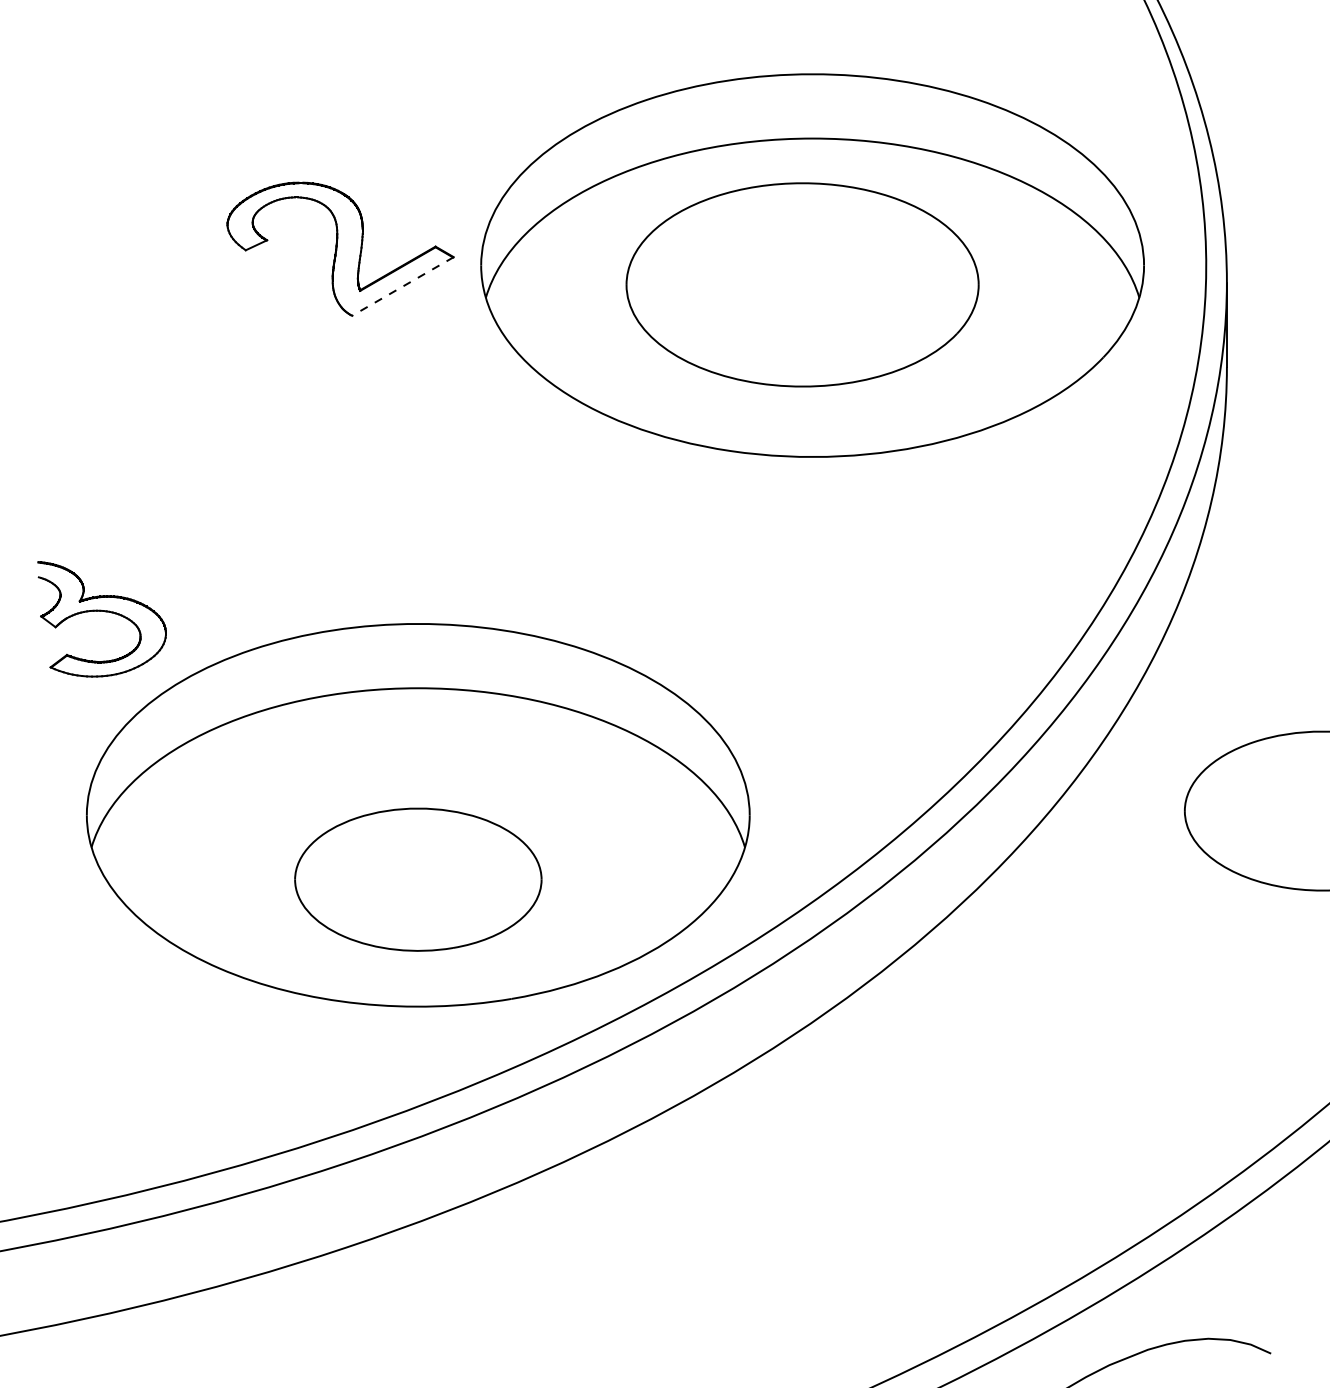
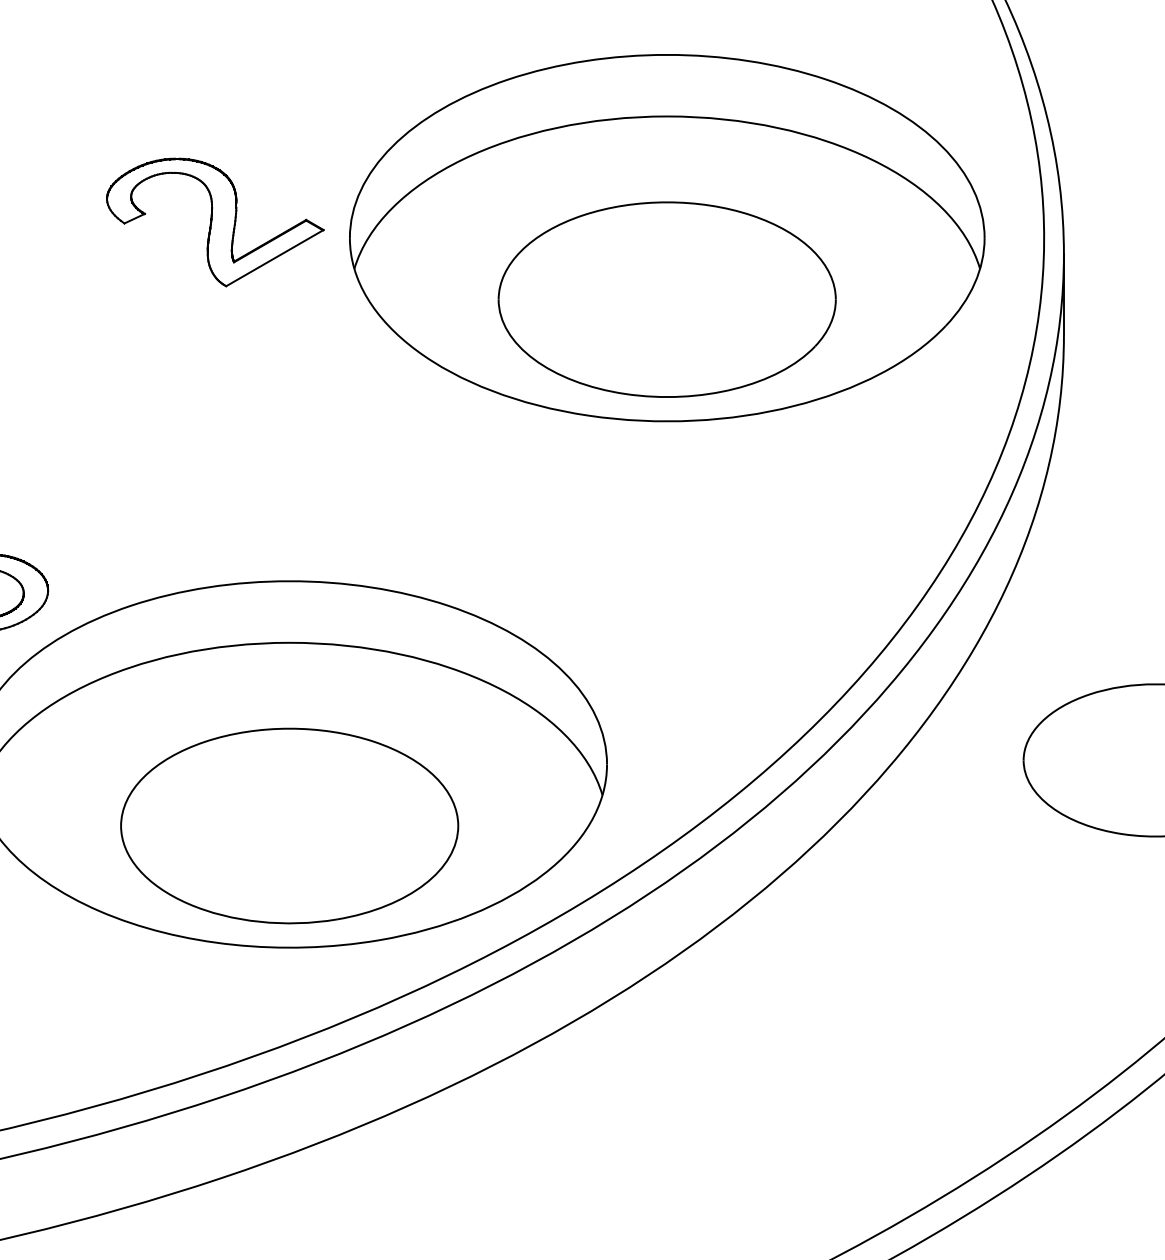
part: (802, 284) -> (667, 299), moved
line: (402, 286) -> (274, 258), dashed -> solid
part: (418, 879) -> (289, 825), size x1.43

